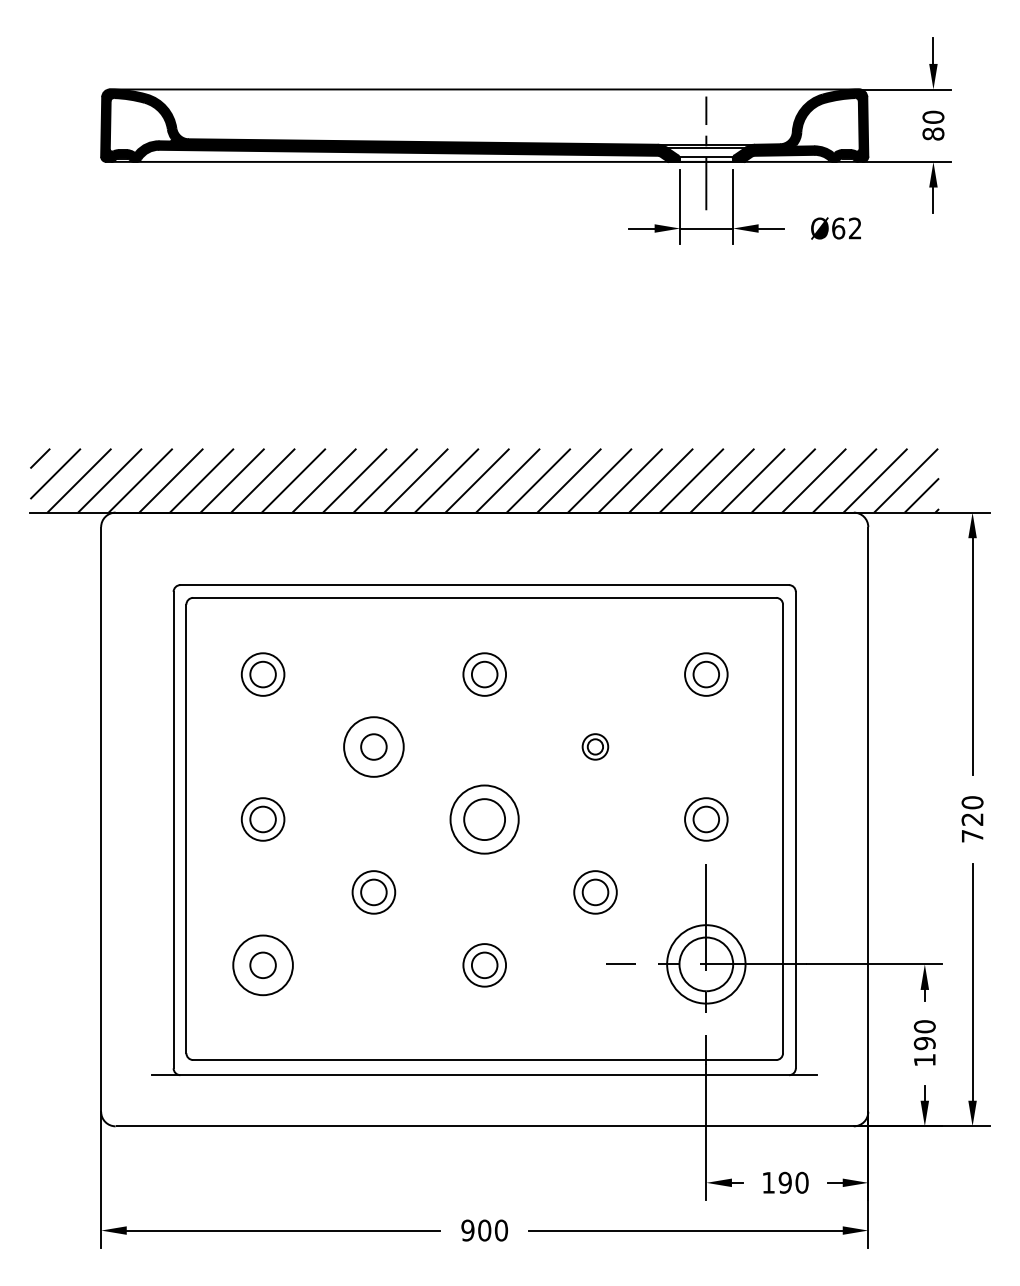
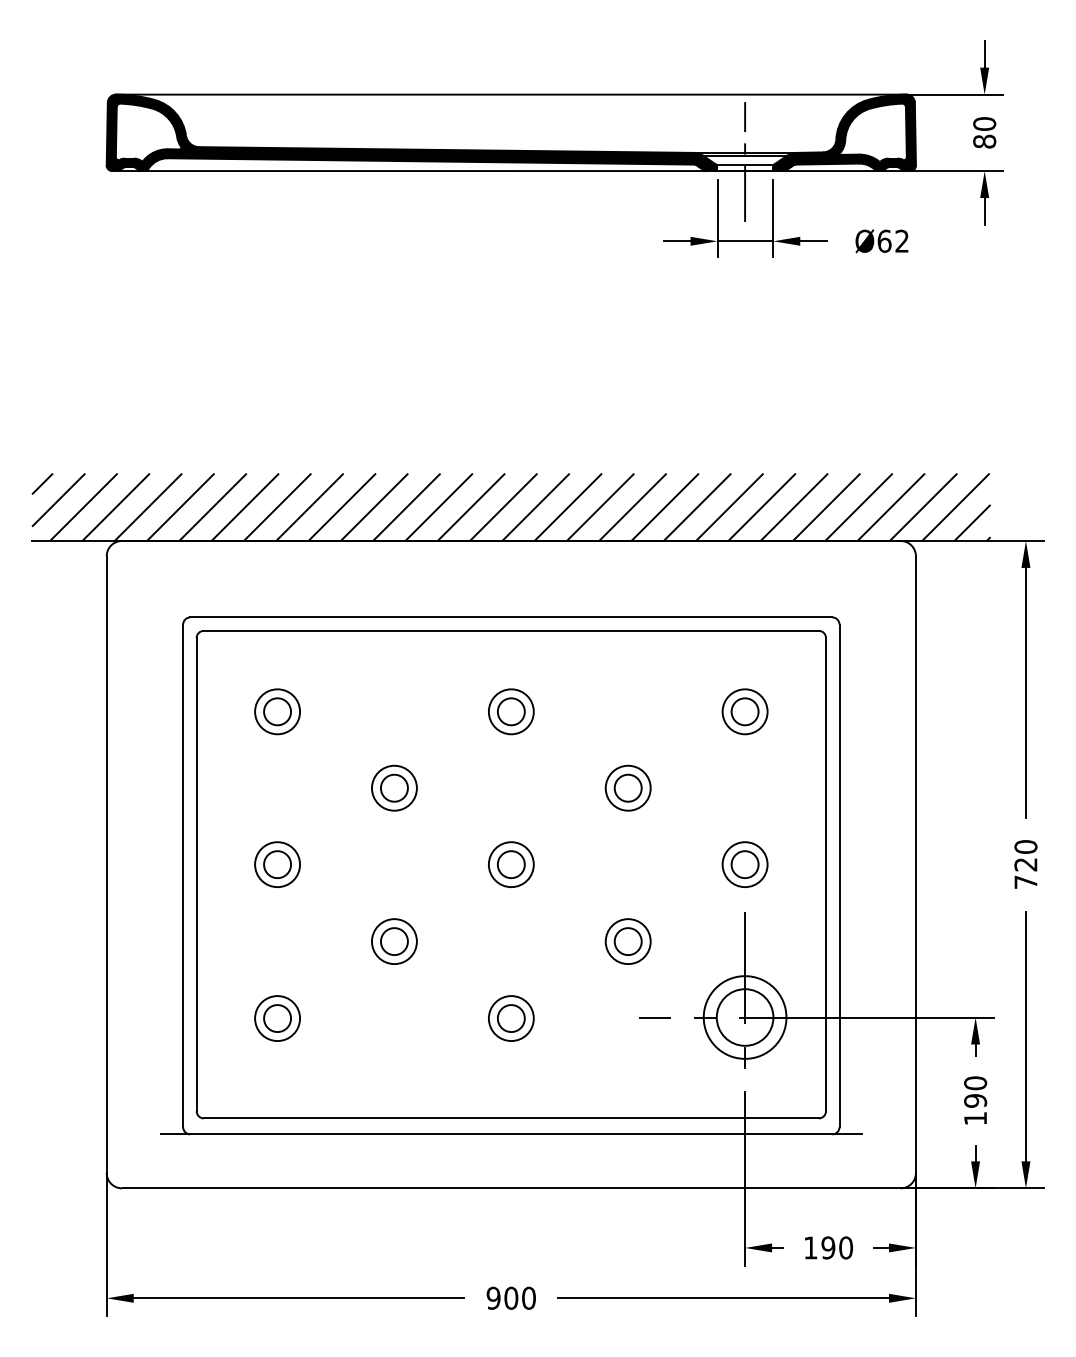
circle: (373, 746) -> (393, 787), size x0.71
part: (594, 746) -> (627, 787), size x1.67
part: (484, 819) -> (511, 864), size x0.62
circle: (263, 965) -> (277, 1018), size x0.71

